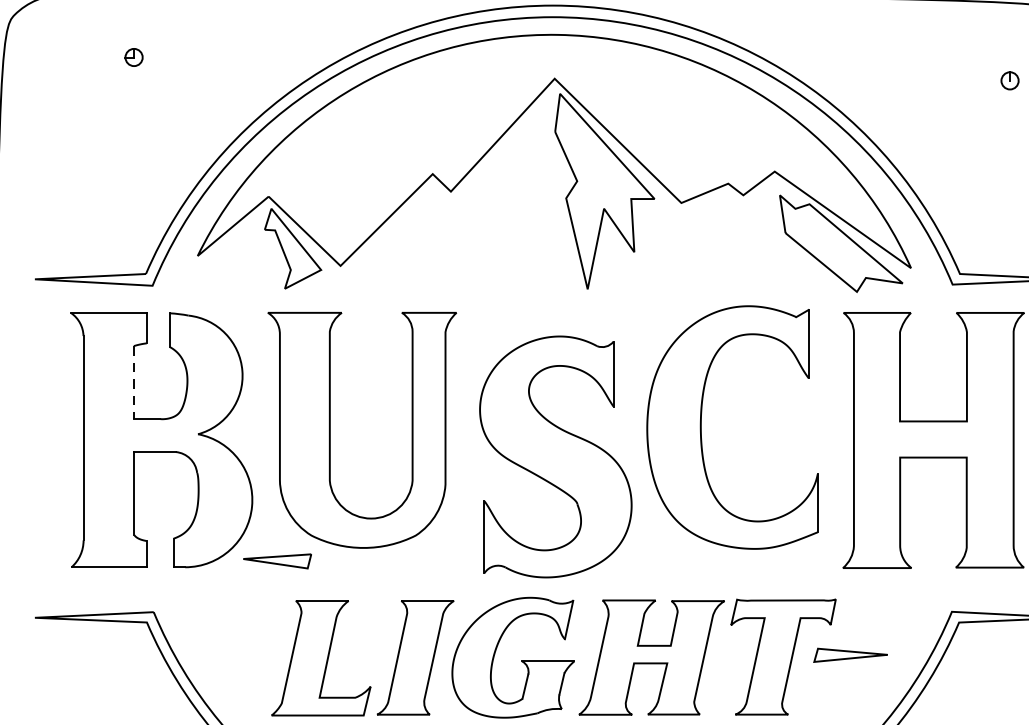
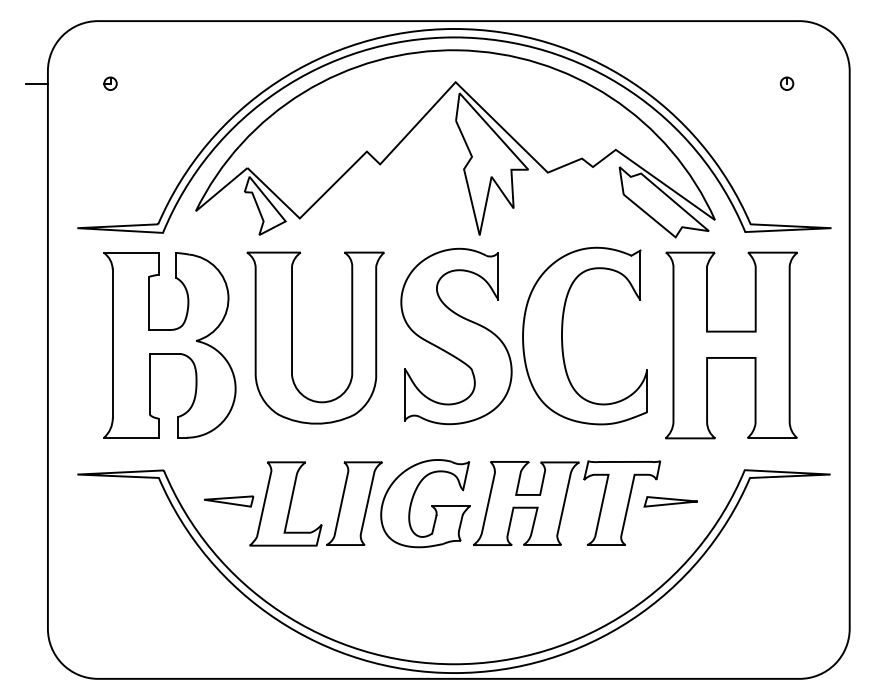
part: (134, 57) -> (110, 83), moved
line: (134, 382) -> (149, 303), dashed -> solid
part: (555, 456) -> (456, 336), moved
part: (278, 561) -> (229, 501), moved

